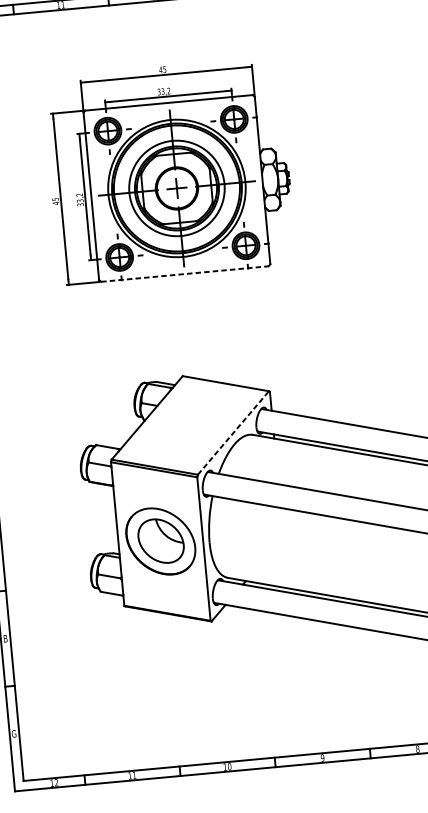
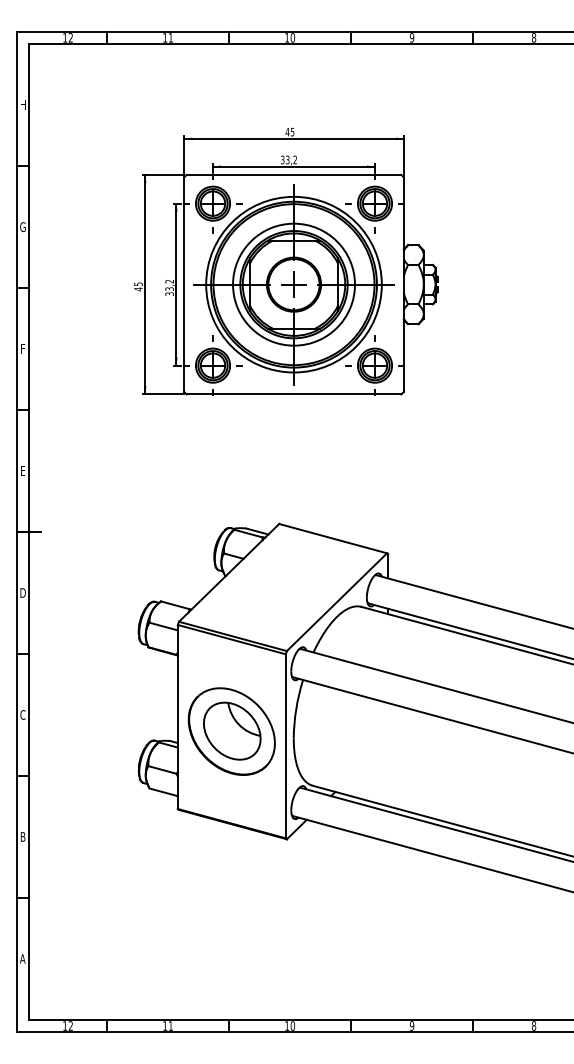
line: (185, 274) -> (294, 394), dashed -> solid
line: (233, 433) -> (337, 602), dashed -> solid
text: (13, 733) -> (22, 958), G -> A

